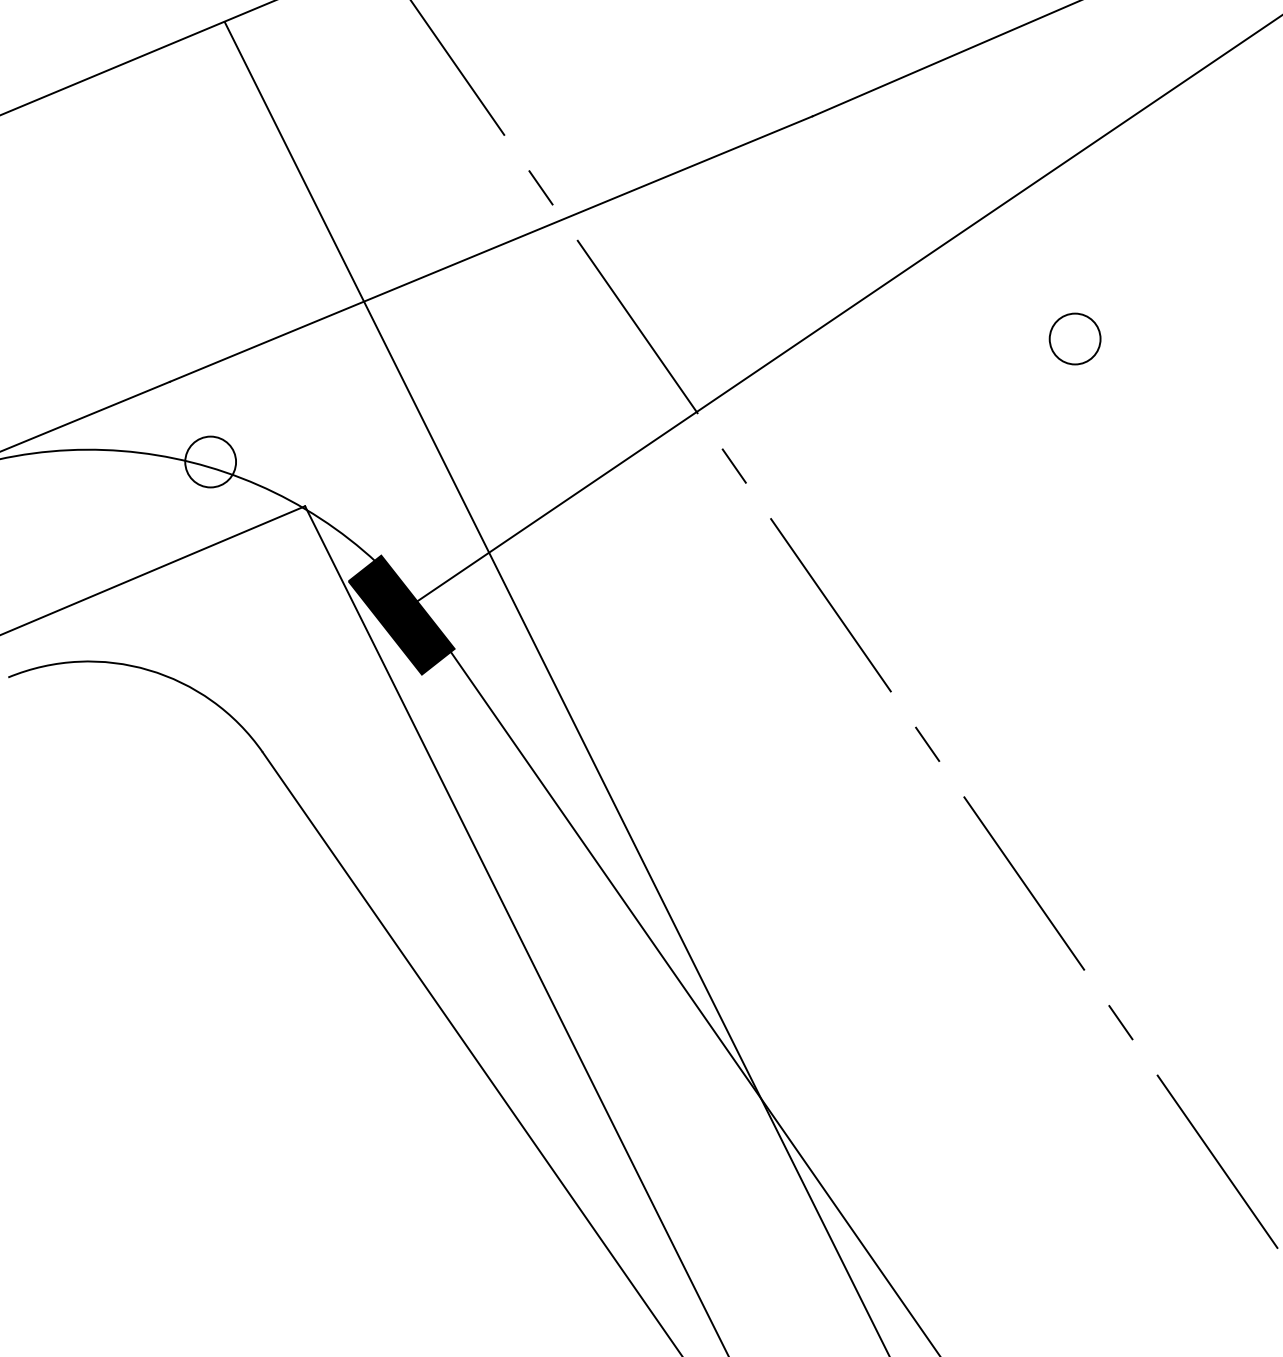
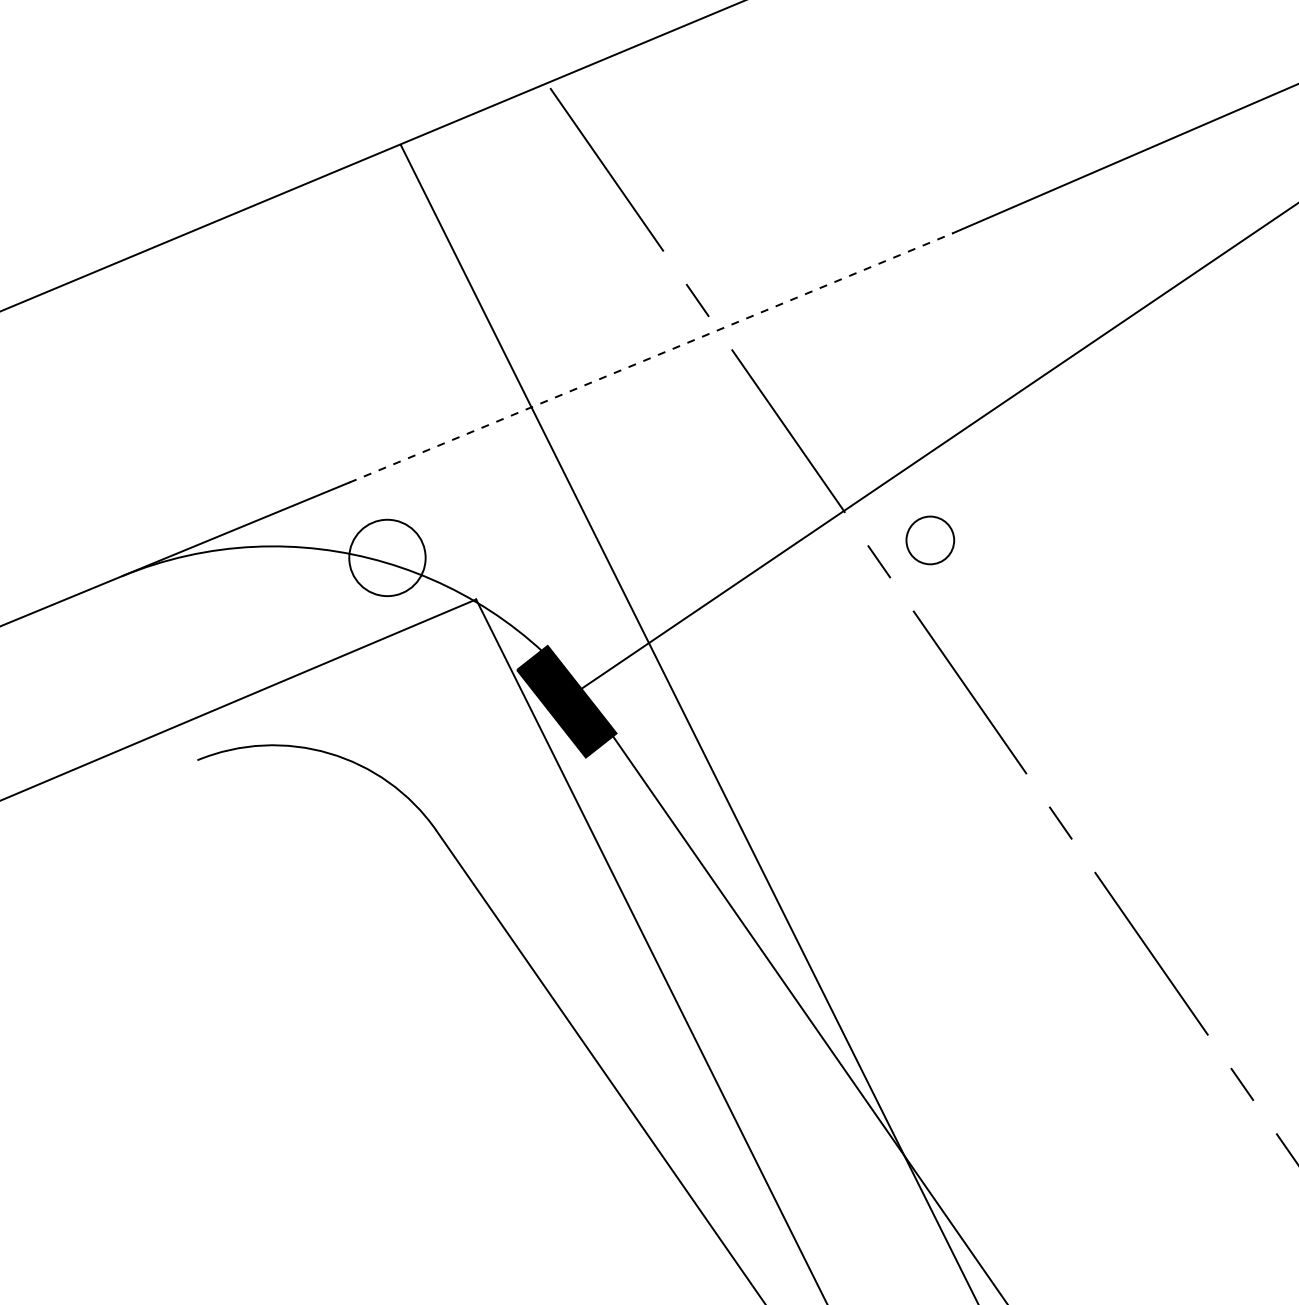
line: (491, 248) -> (651, 357), solid -> dashed
circle: (1075, 339) -> (930, 540), moved
circle: (210, 461) -> (387, 557), size x1.6

